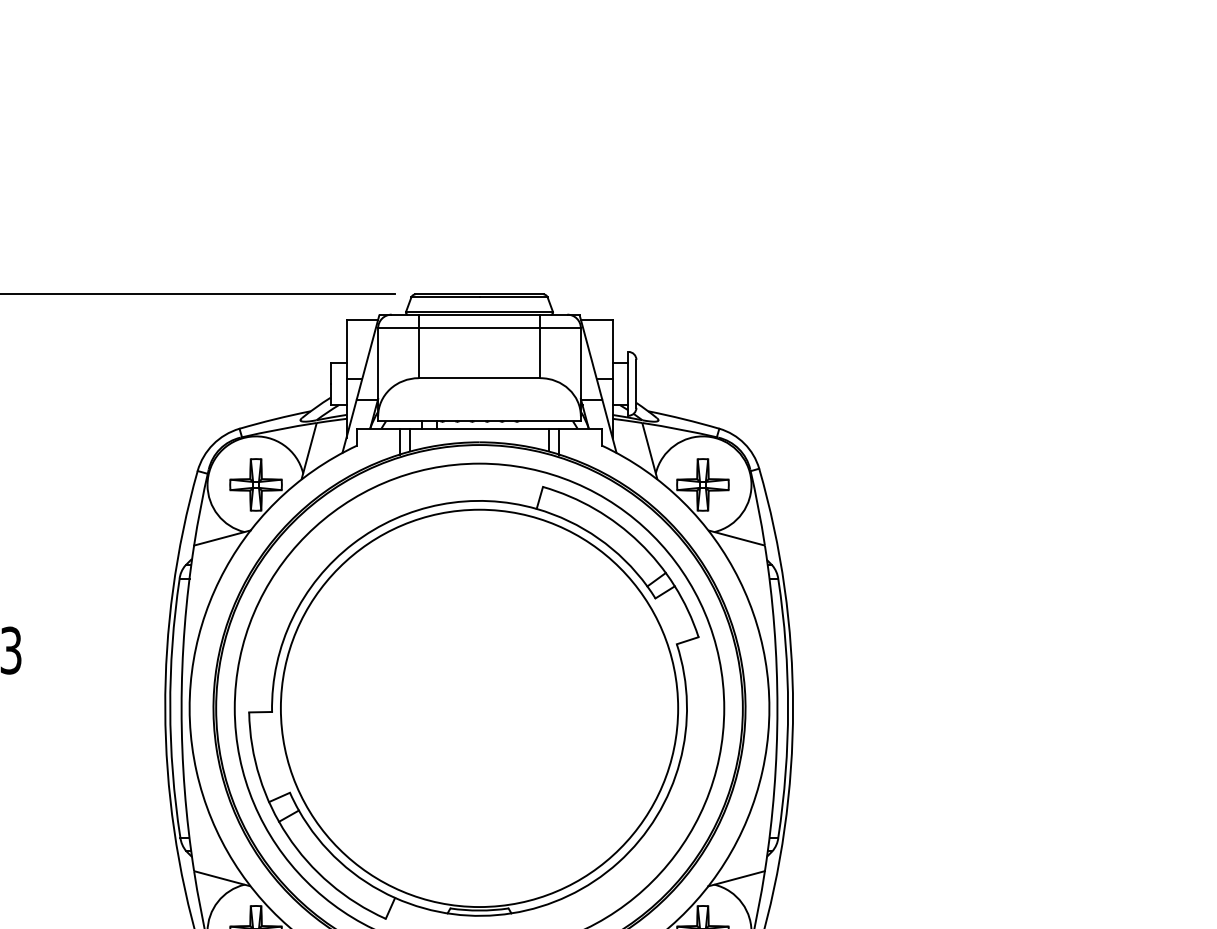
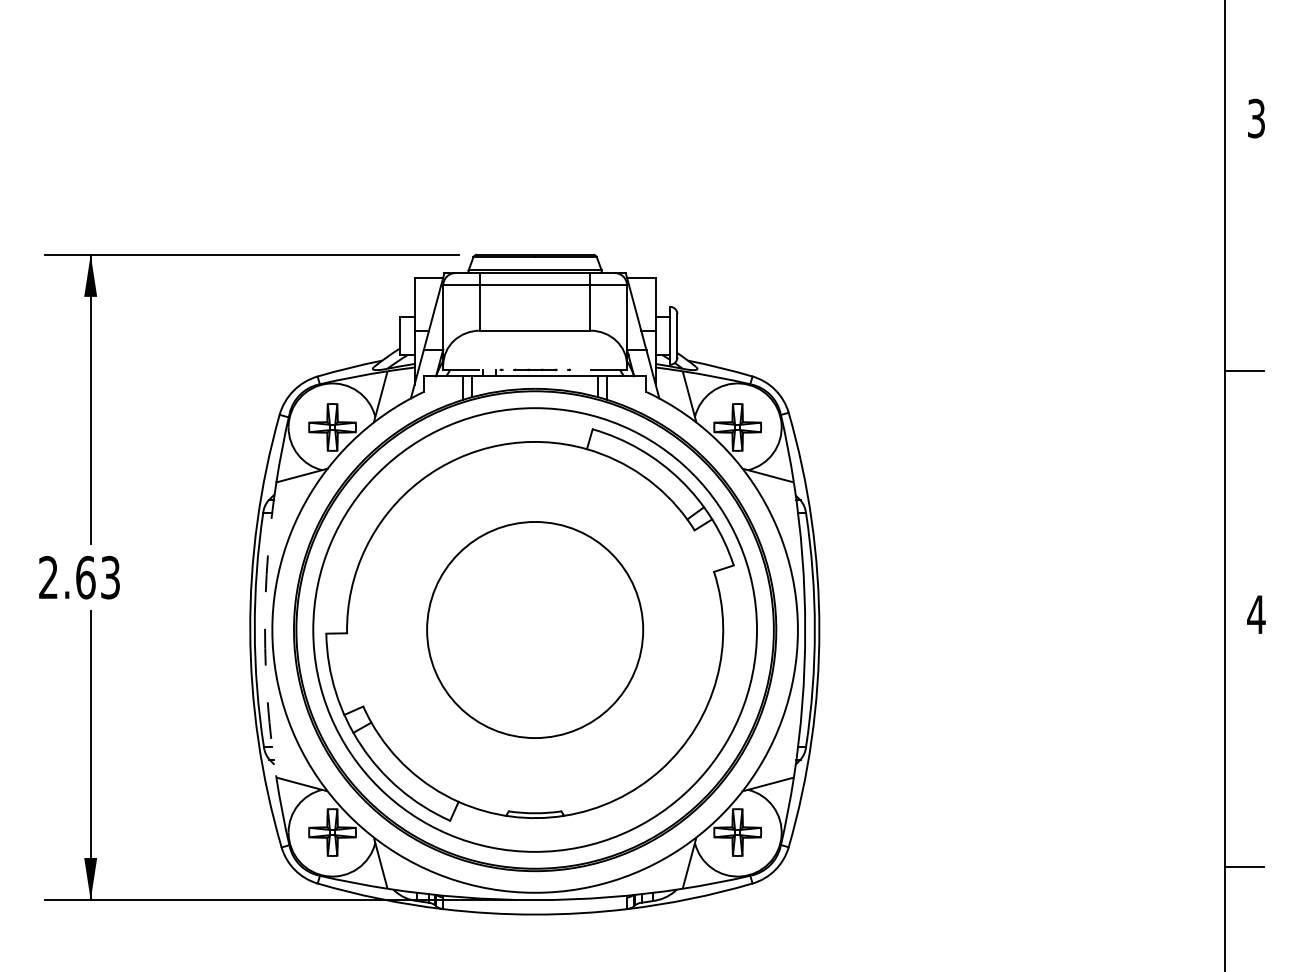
line: (479, 421) -> (535, 369), solid -> dashed
circle: (479, 707) -> (535, 629), size x0.6
arc: (182, 708) -> (265, 630), solid -> dashed

